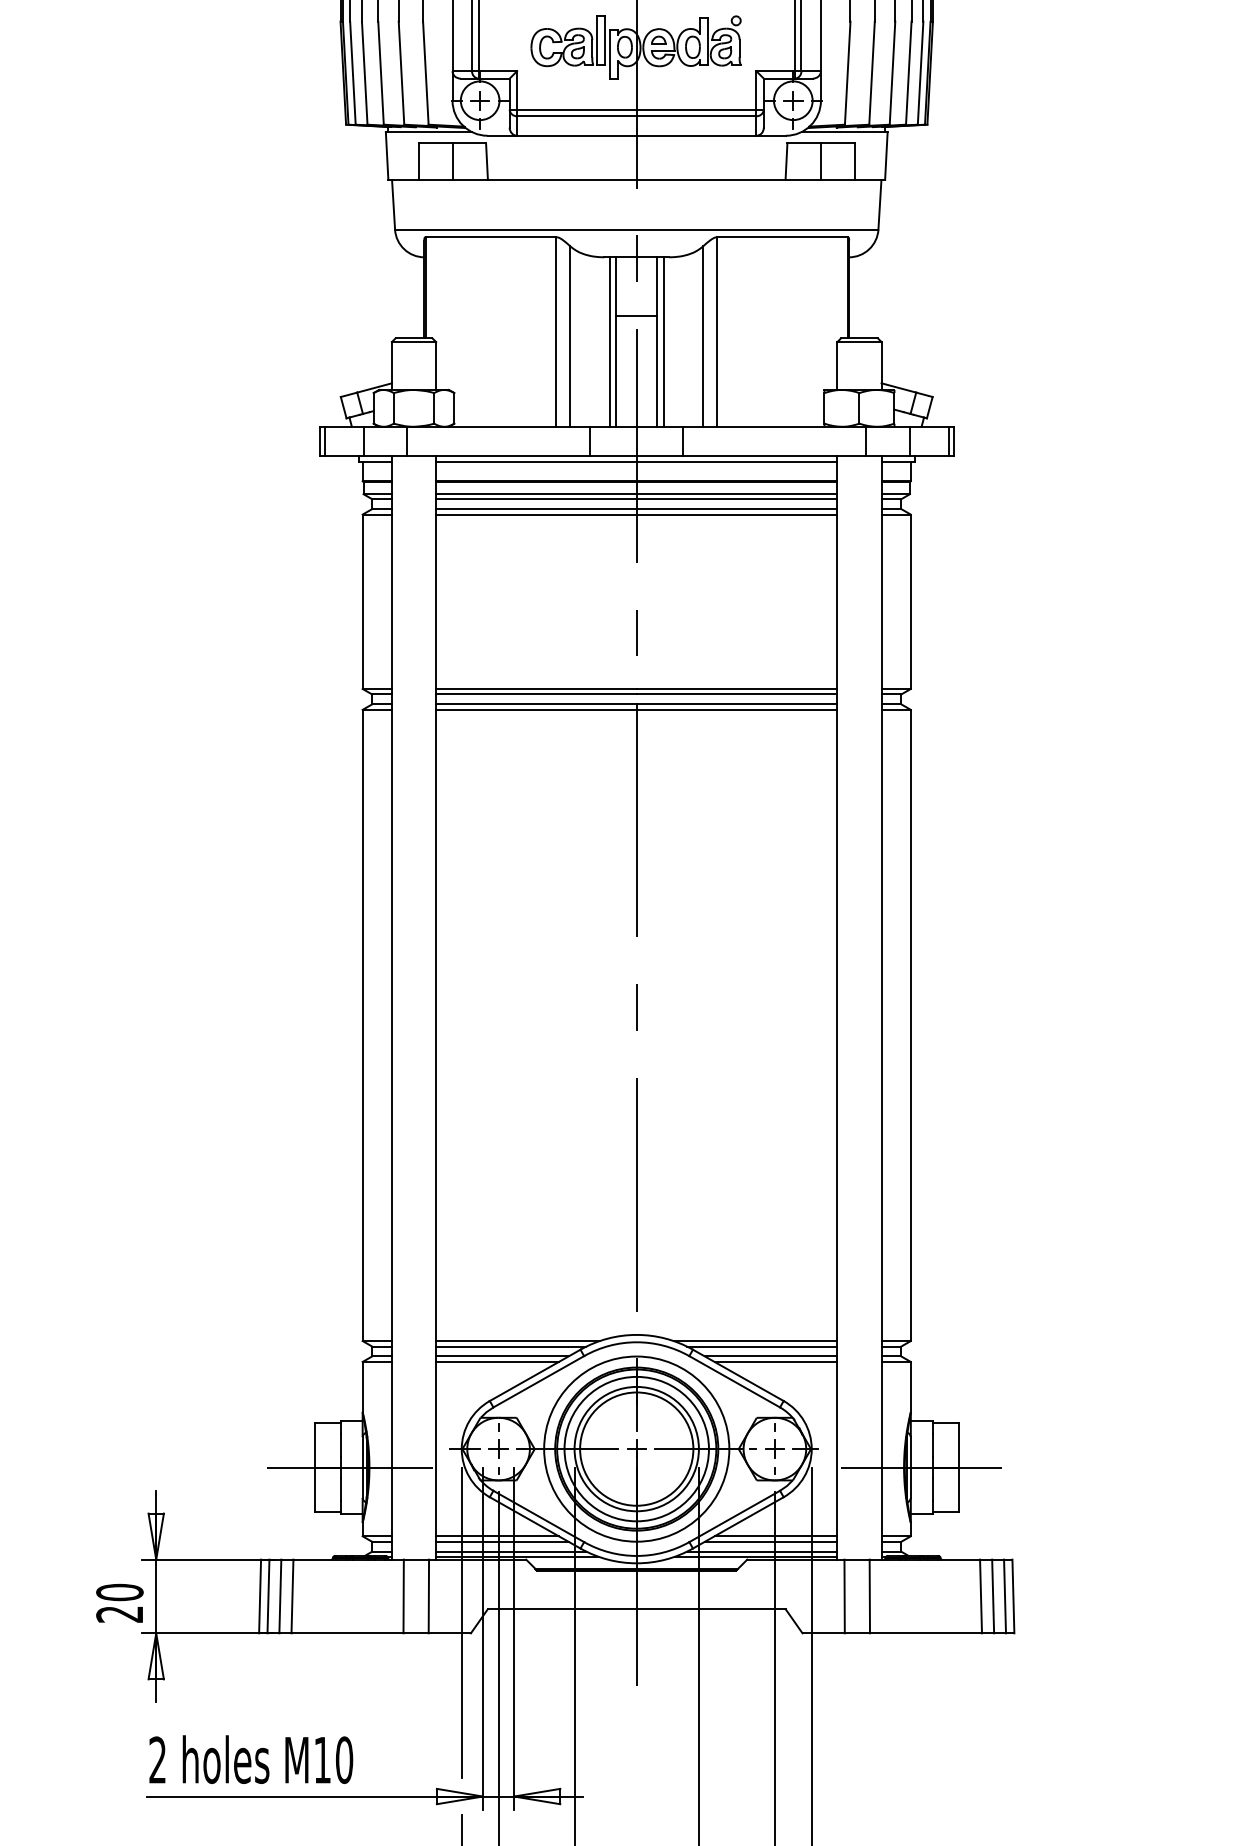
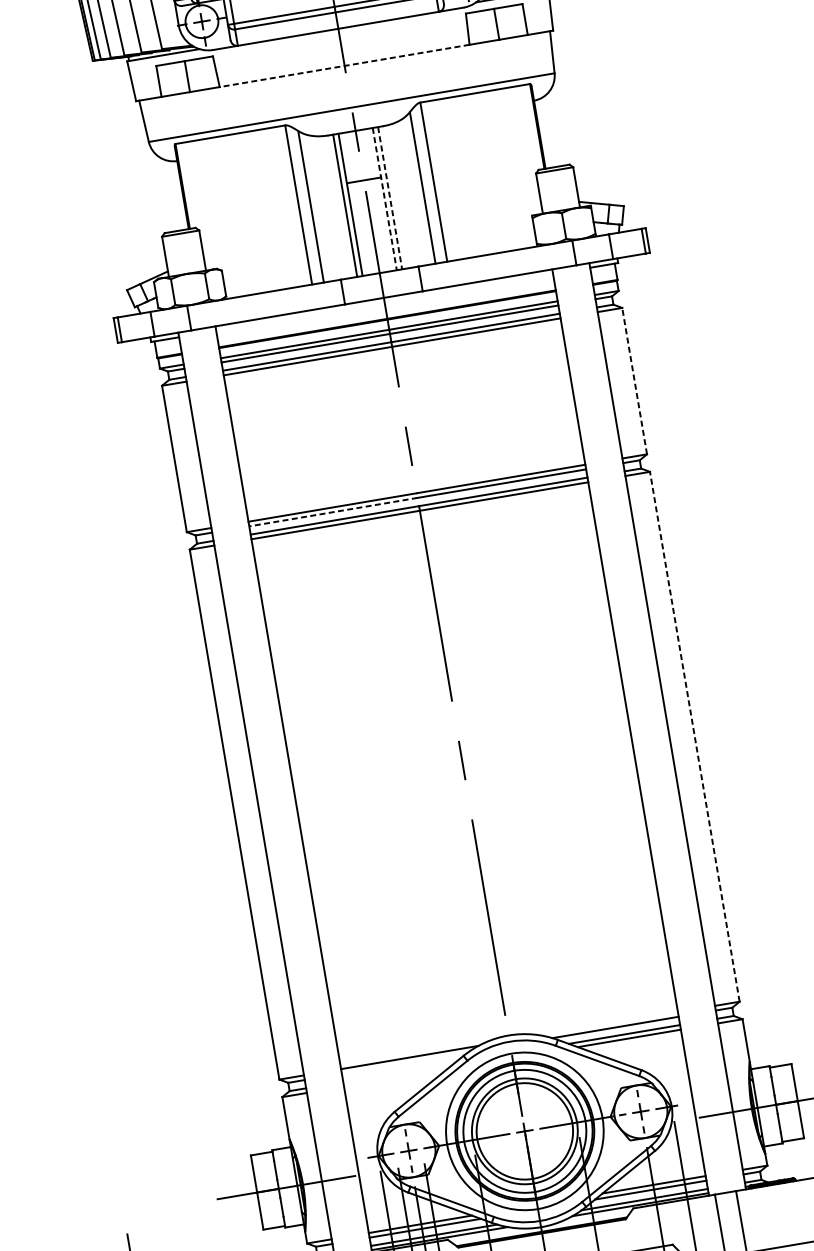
line: (636, 179) -> (344, 65), solid -> dashed
line: (657, 342) -> (385, 199), solid -> dashed
line: (663, 342) -> (390, 198), solid -> dashed
line: (636, 461) -> (384, 302), removed
line: (910, 601) -> (634, 380), solid -> dashed
line: (535, 694) -> (332, 512), solid -> dashed
line: (910, 1025) -> (694, 736), solid -> dashed
line: (755, 1341) -> (609, 1024), removed
line: (511, 1346) -> (405, 1063), removed
line: (502, 1356) -> (399, 1072), removed
line: (497, 1361) -> (395, 1077), removed

